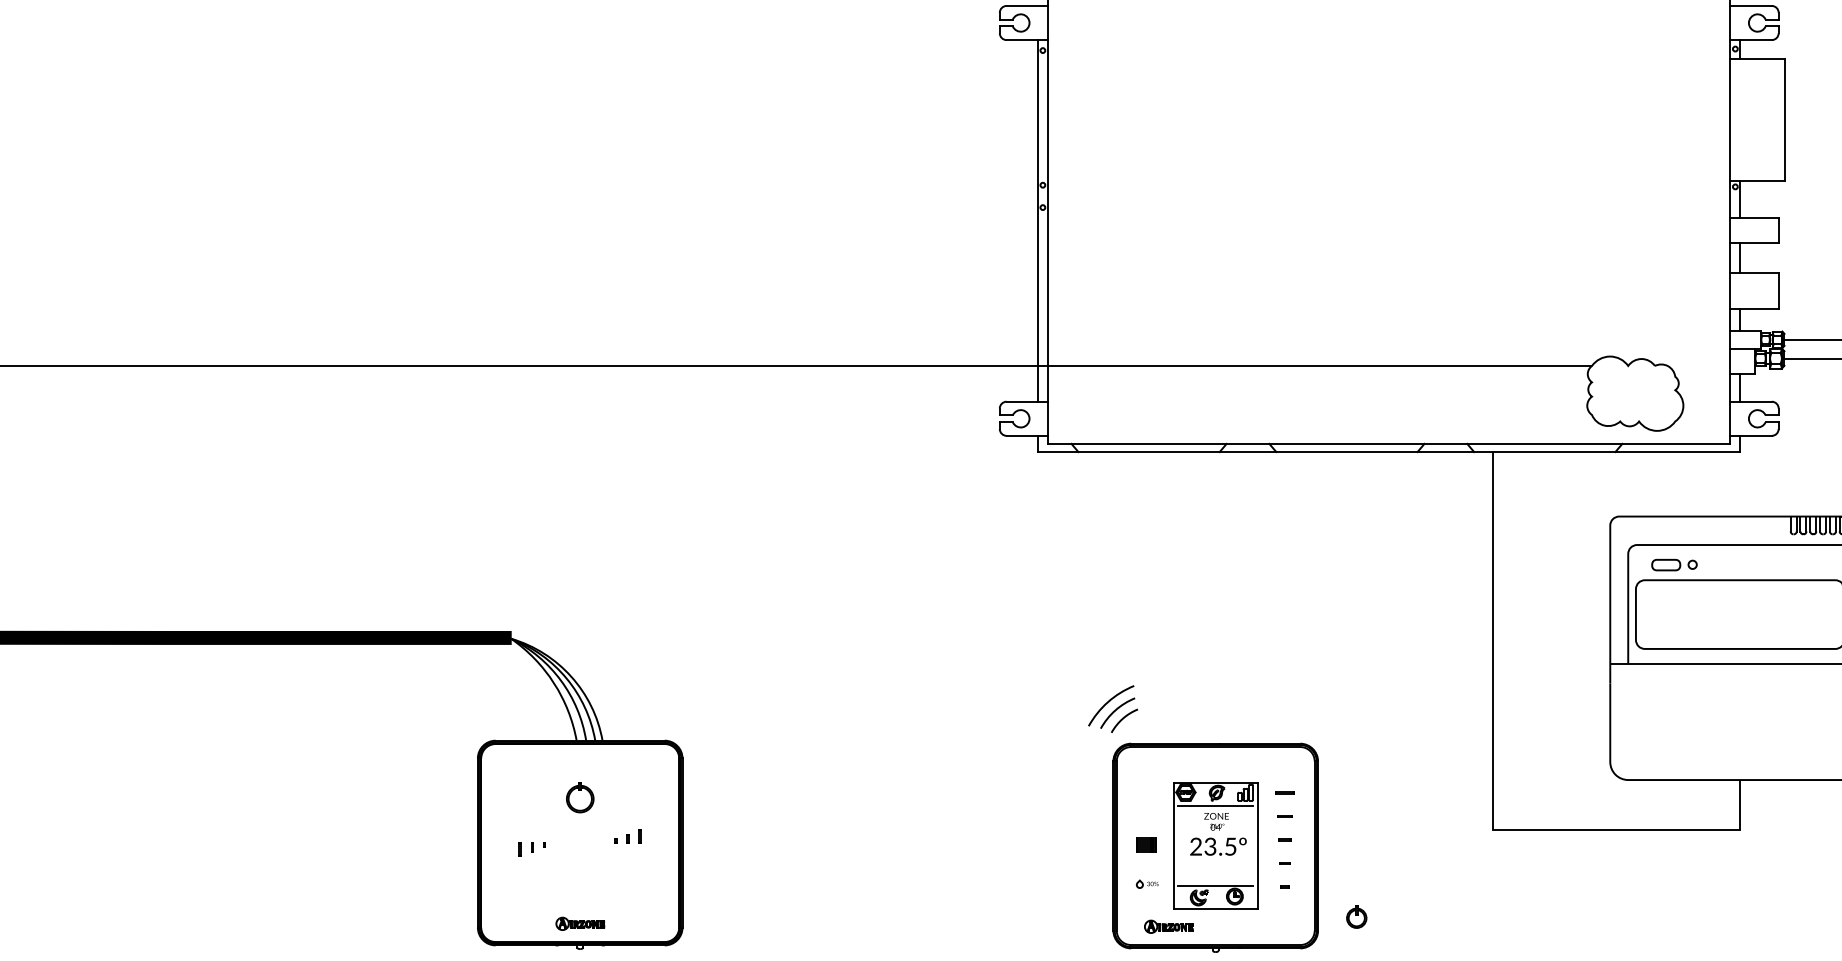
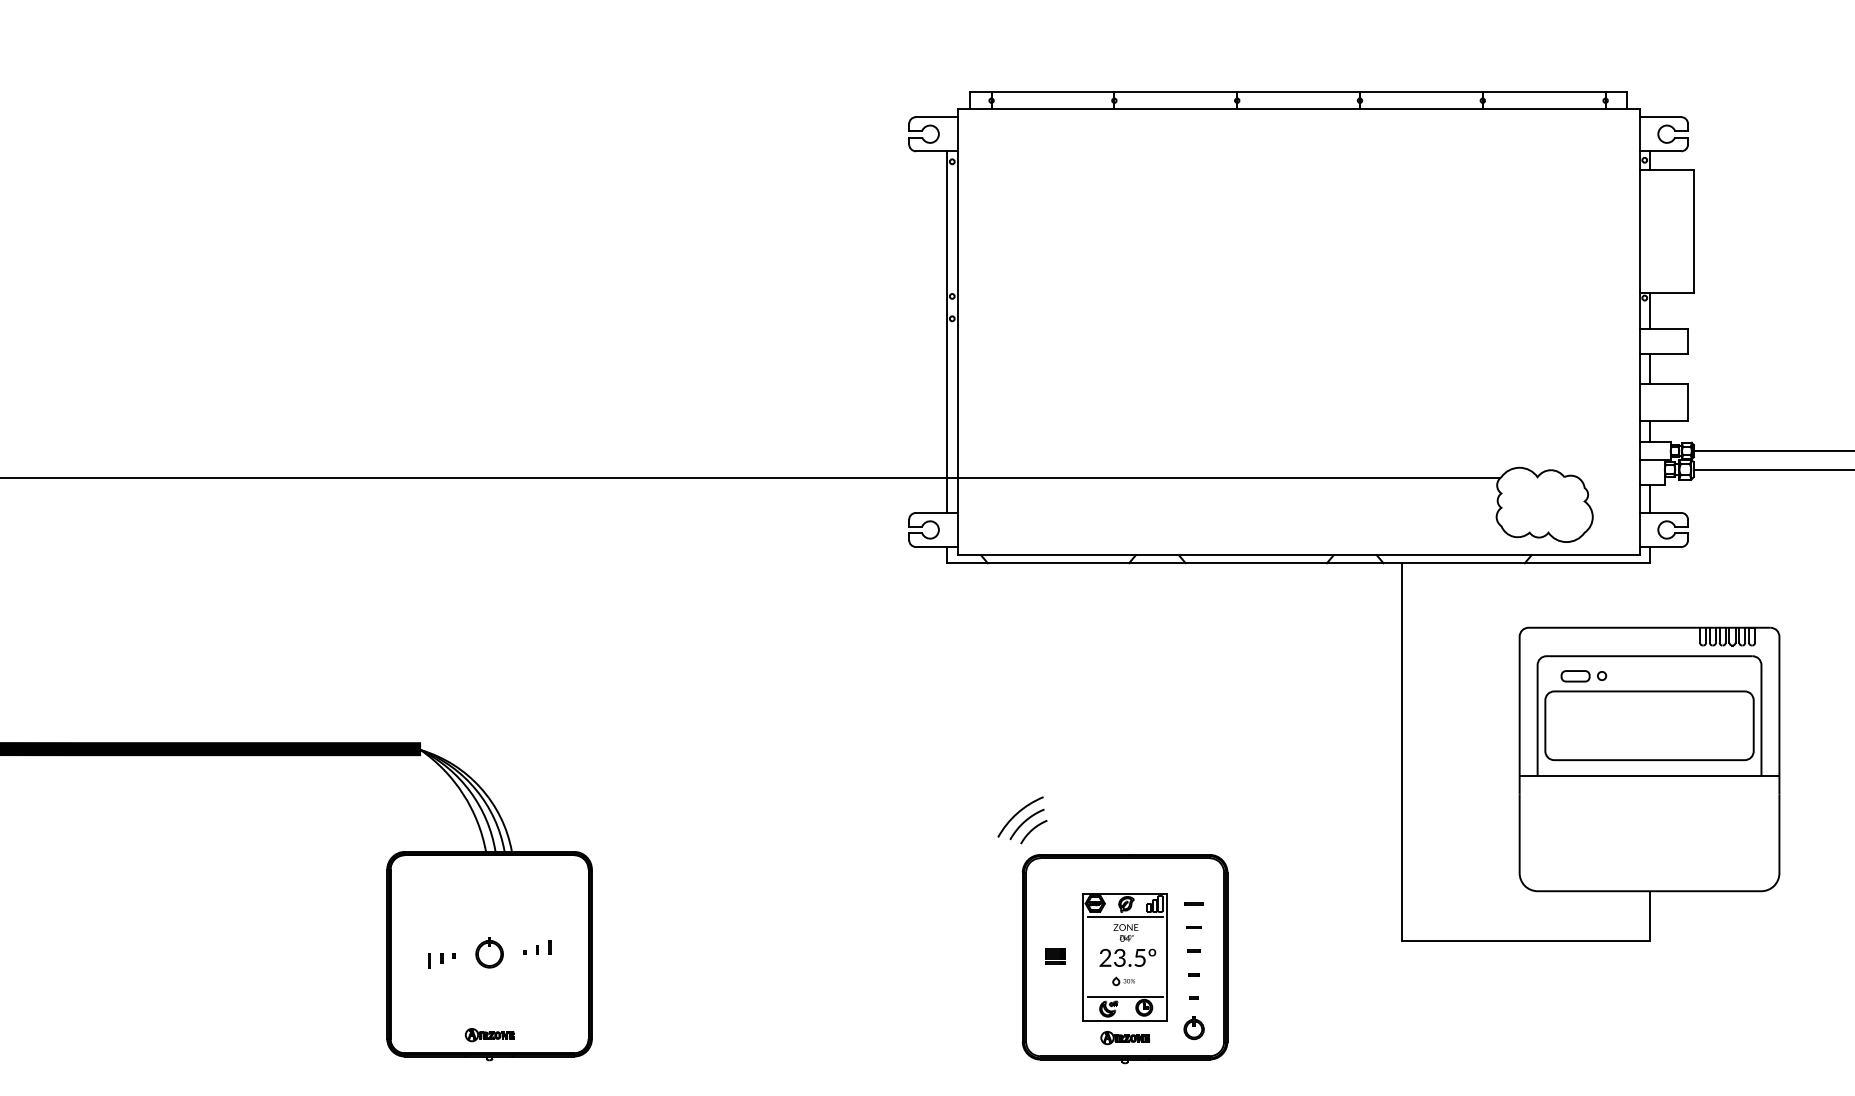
part: (580, 797) -> (489, 952), moved
part: (1147, 884) -> (1123, 981), moved
part: (1356, 917) -> (1193, 1028), moved
part: (1169, 926) -> (1125, 1037), moved

